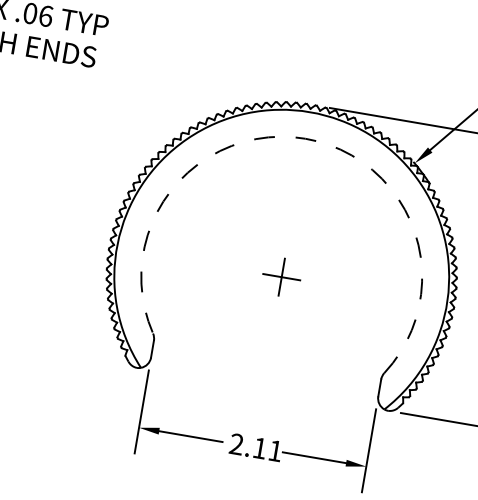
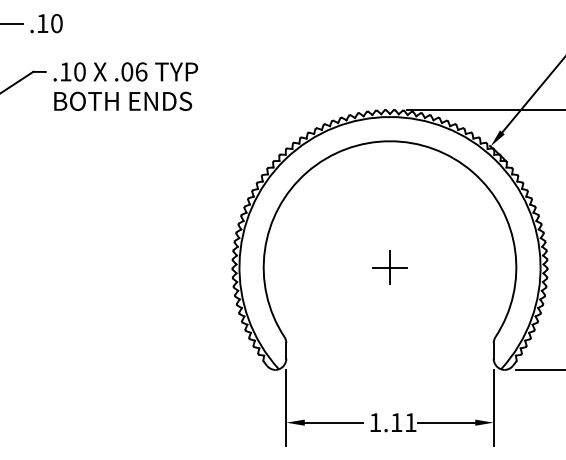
arc: (305, 139) -> (390, 141), dashed -> solid
text: (236, 444) -> (375, 422), 2.11 -> 1.11

